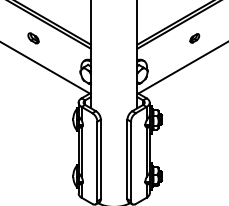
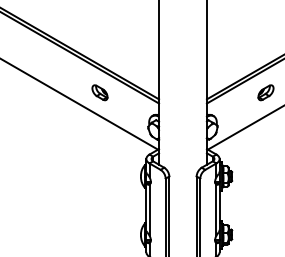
part: (33, 38) -> (99, 92), size x1.43
part: (194, 38) -> (265, 92), size x1.67

